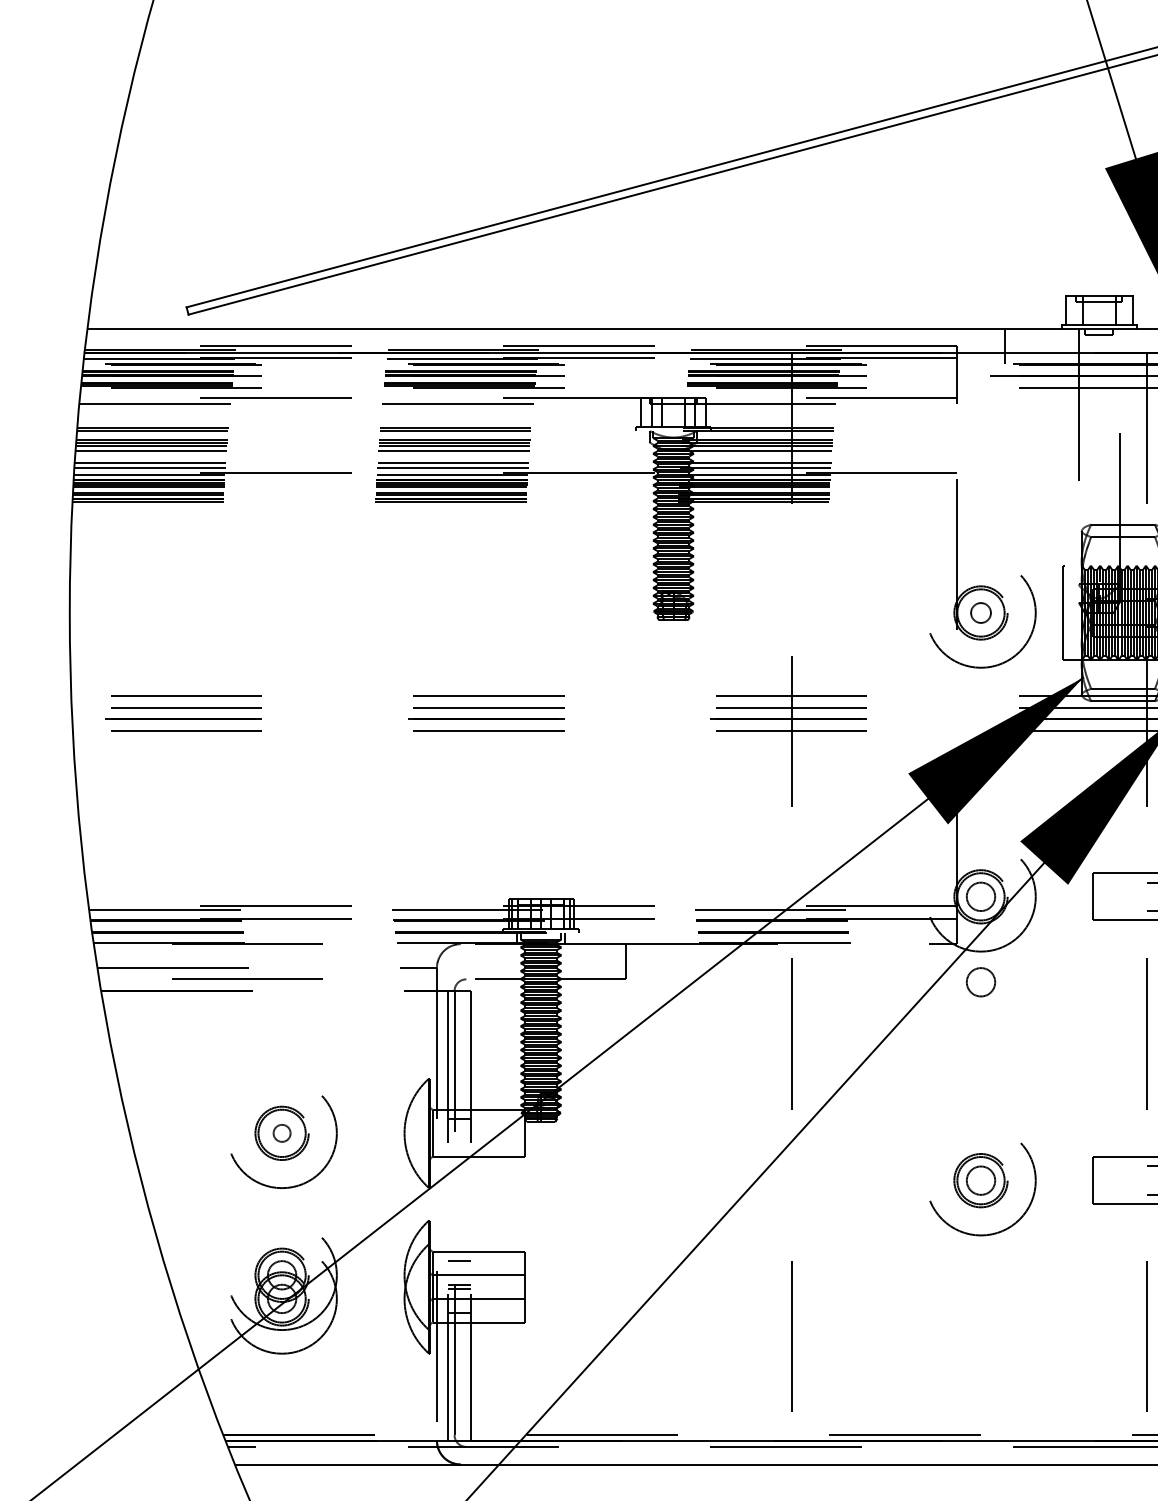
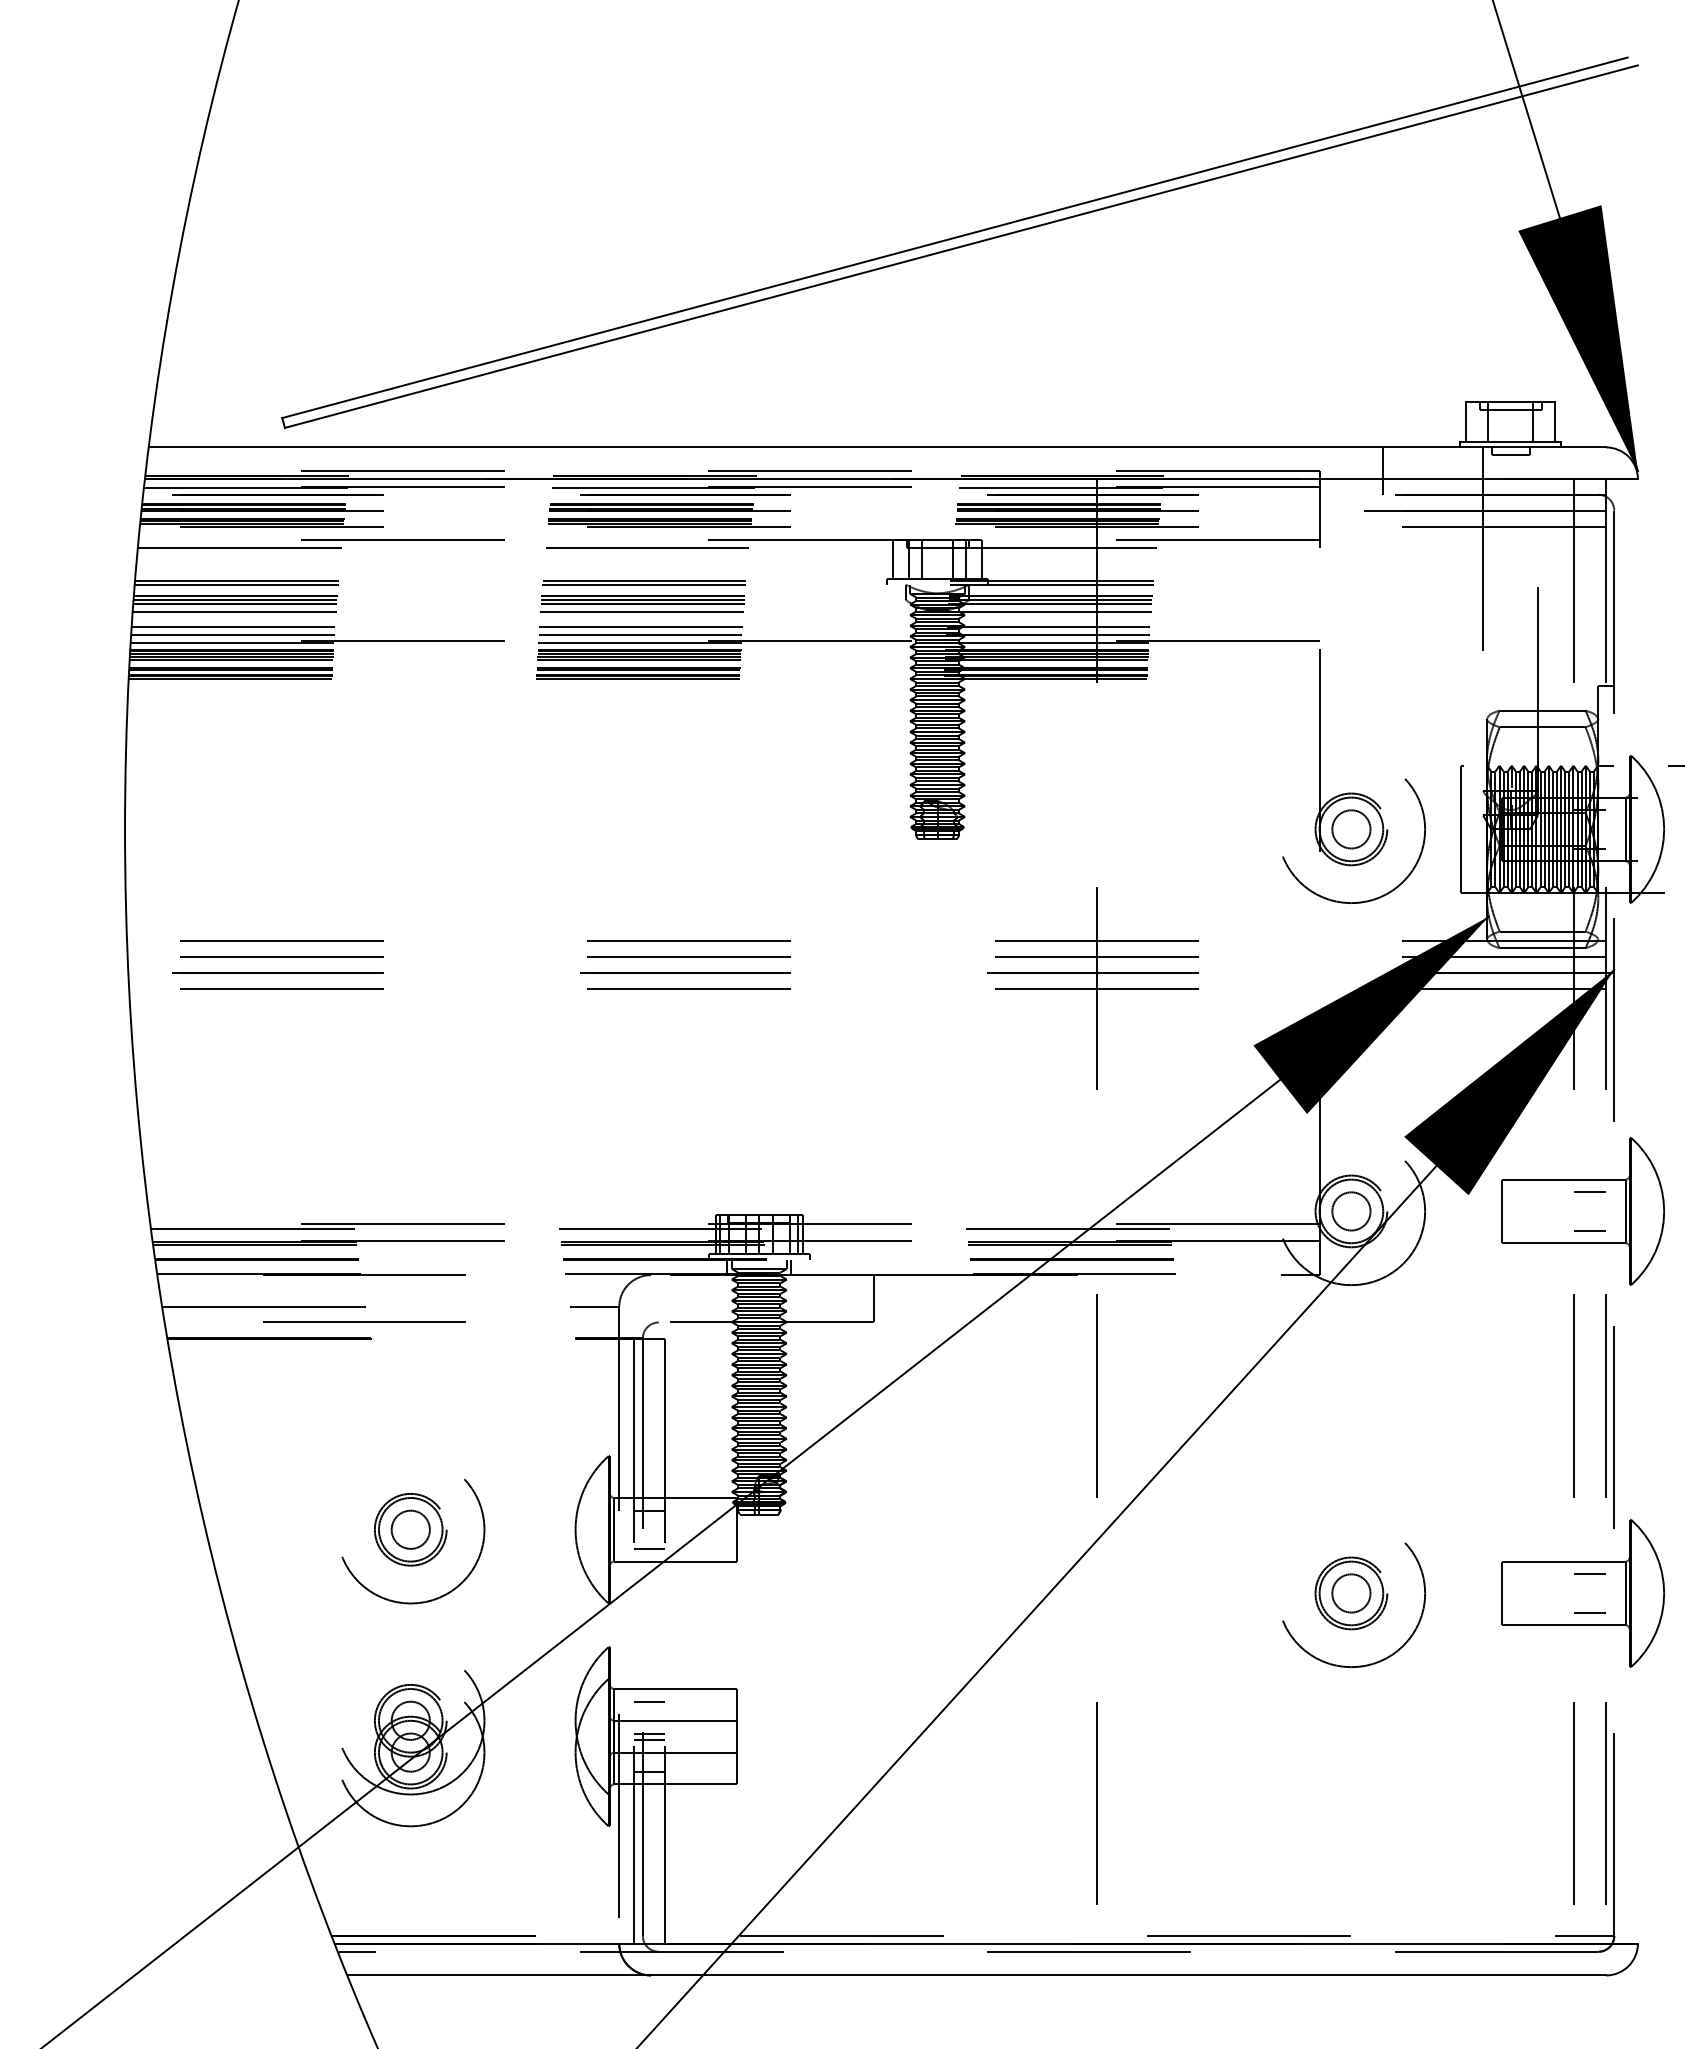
circle: (981, 613) -> (1351, 829), size x1.43
circle: (981, 982) -> (1351, 1326), removed
circle: (281, 1133) -> (410, 1529), size x1.67
line: (459, 1147) -> (649, 1548), added

